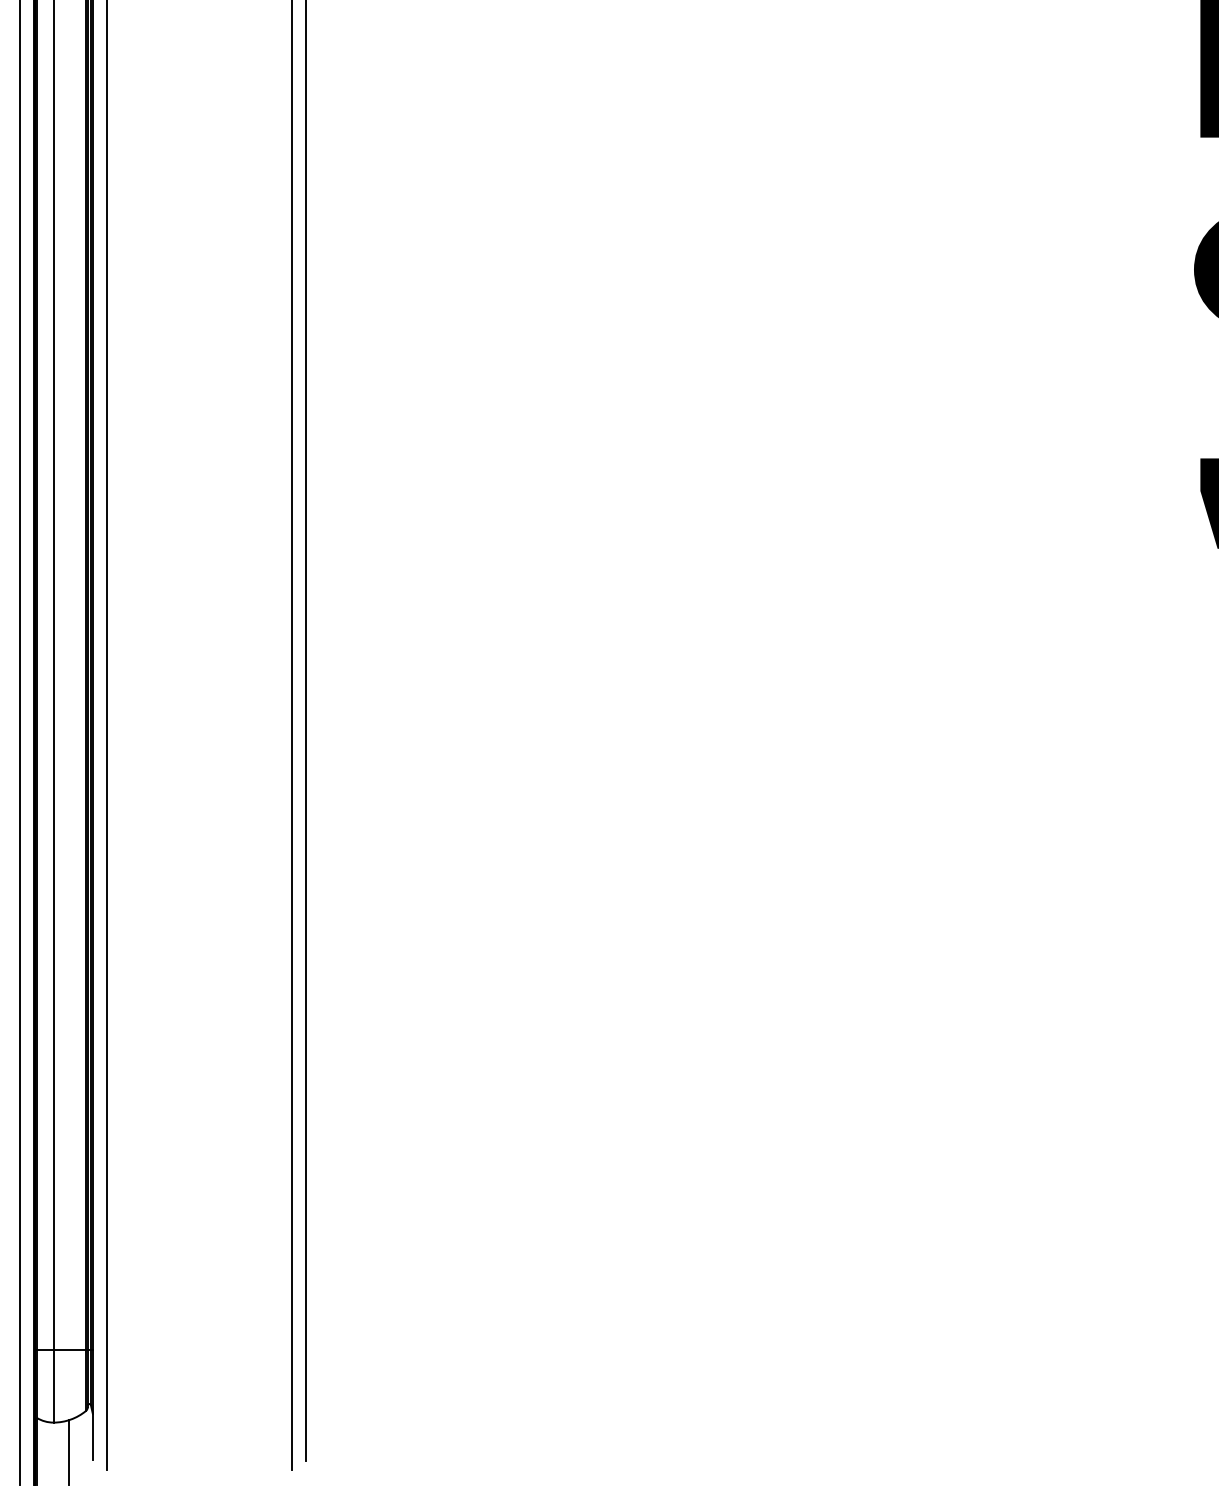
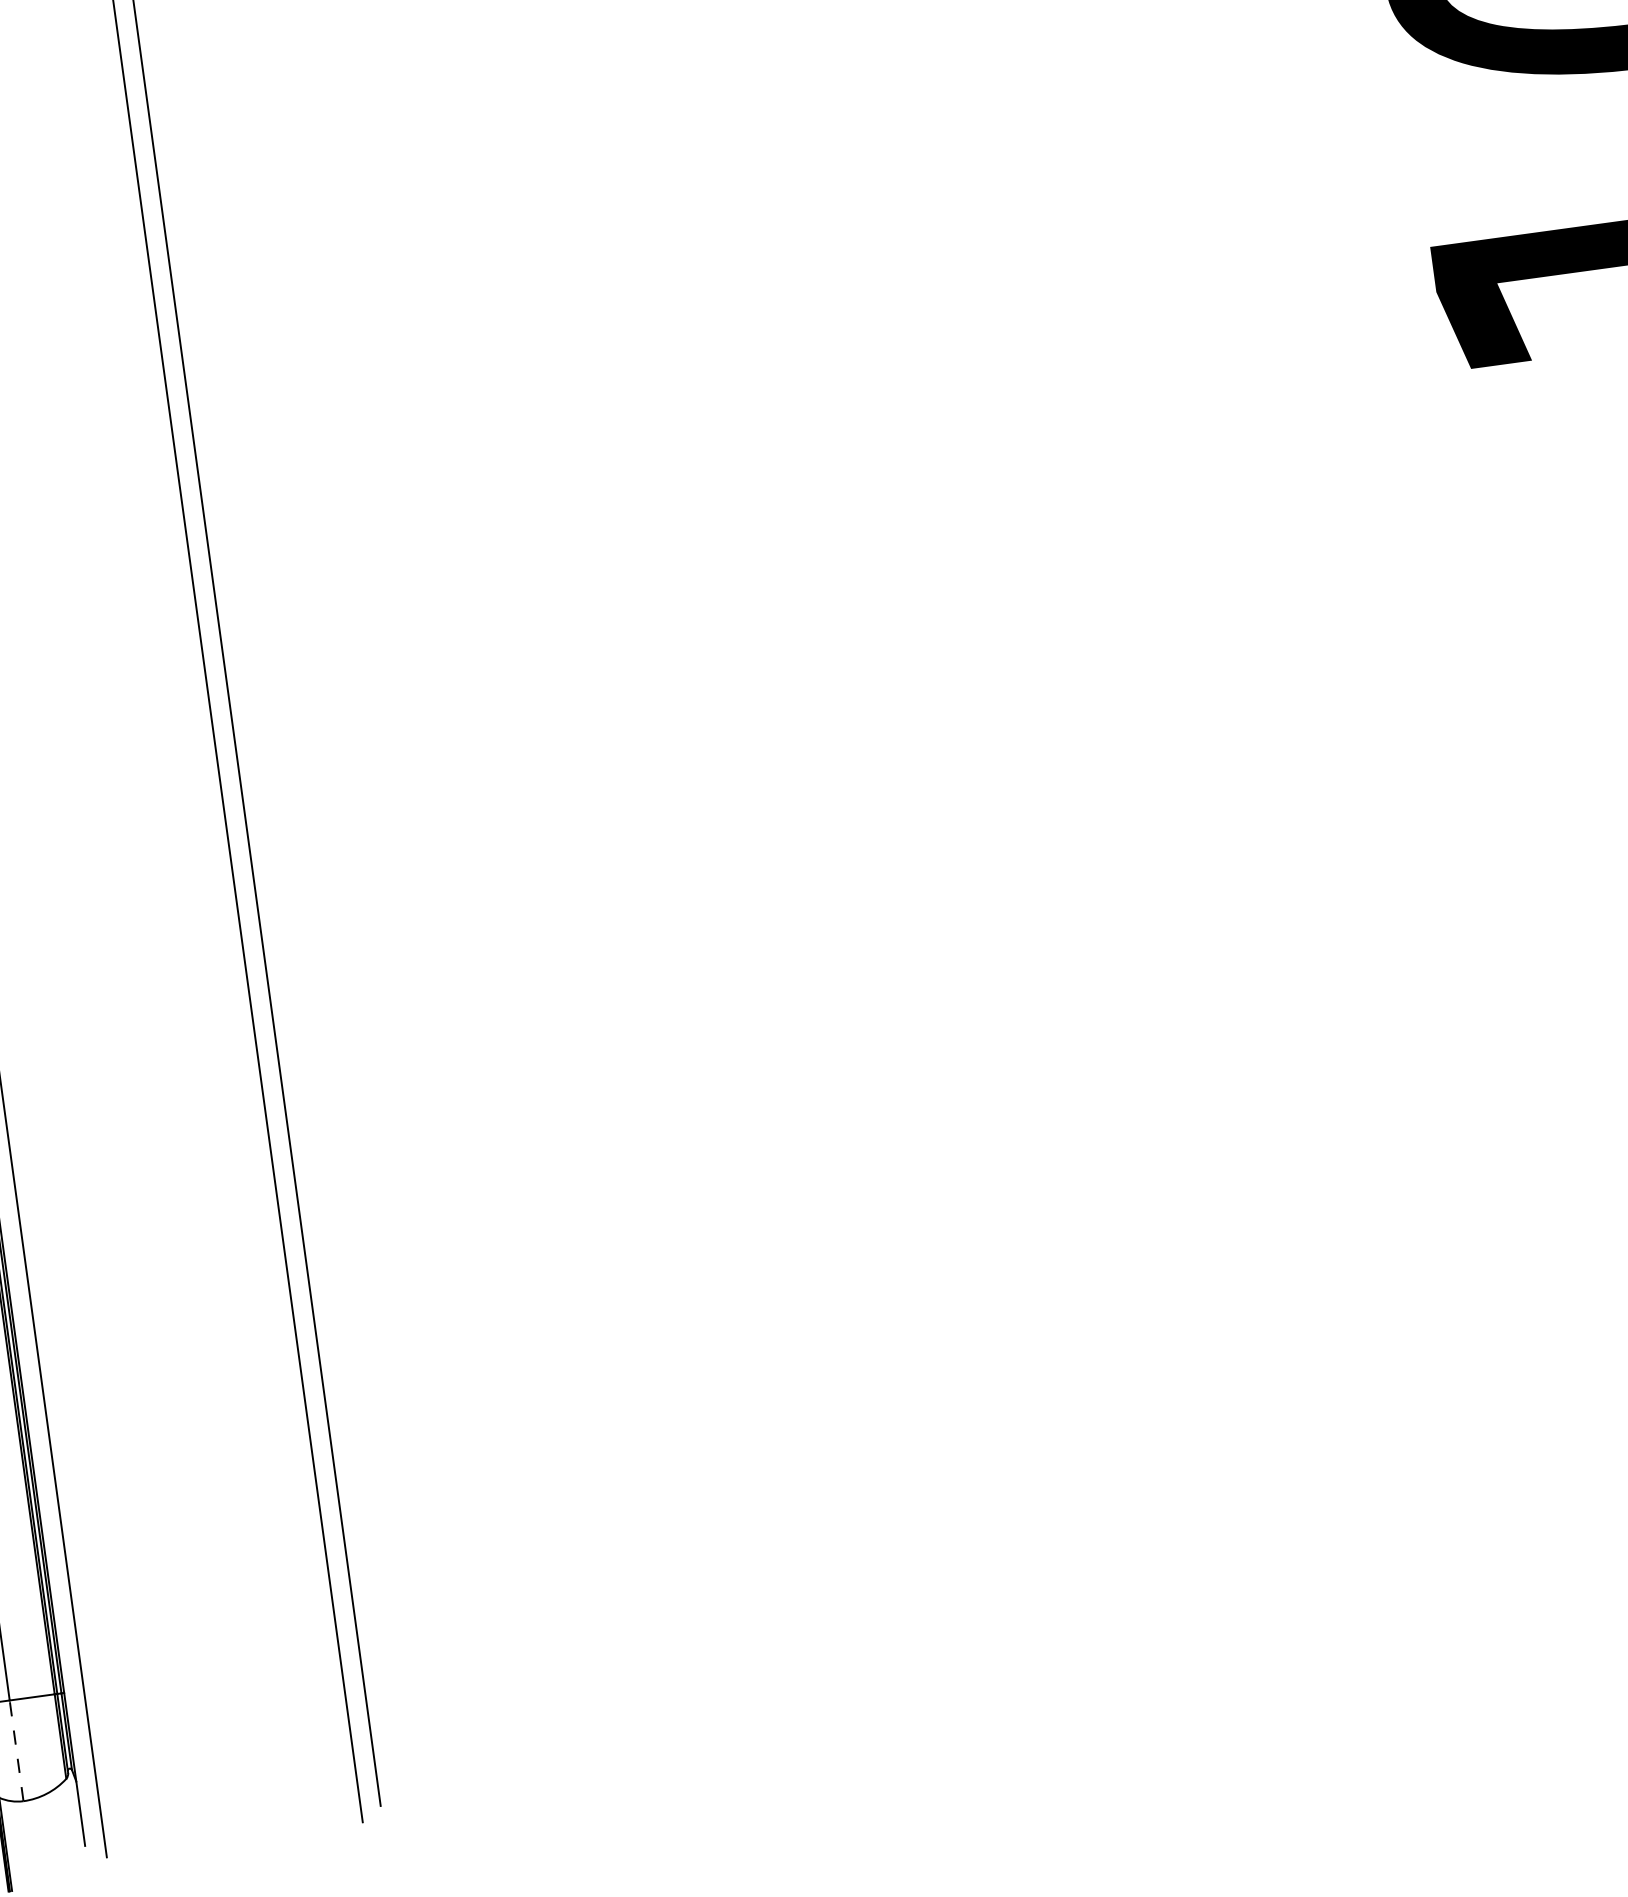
line: (53, 1385) -> (16, 1749), solid -> dashed
line: (69, 1452) -> (51, 1839), removed

